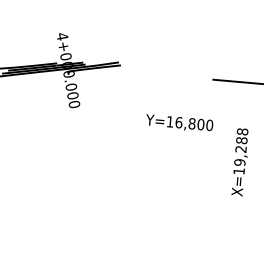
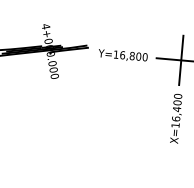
line: (246, 82) -> (180, 60), added
text: (179, 122) -> (123, 55), moved
text: (241, 146) -> (177, 107), X=19,288 -> X=16,400

